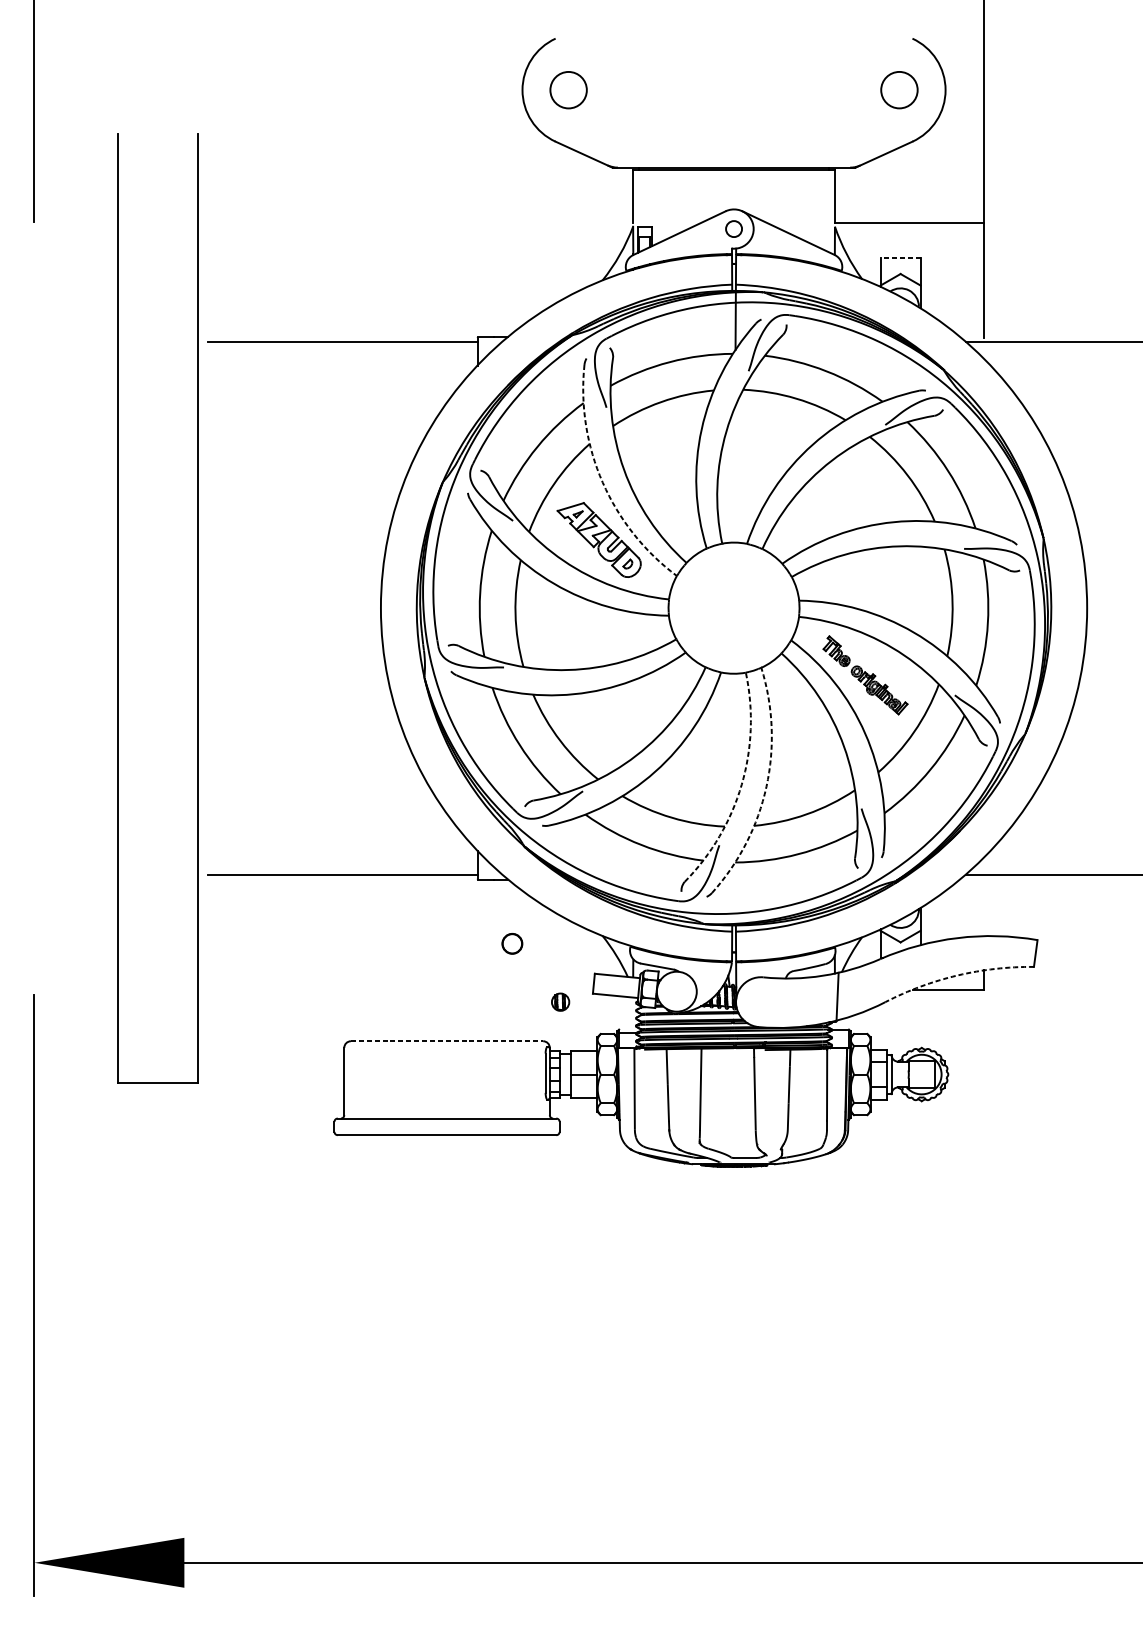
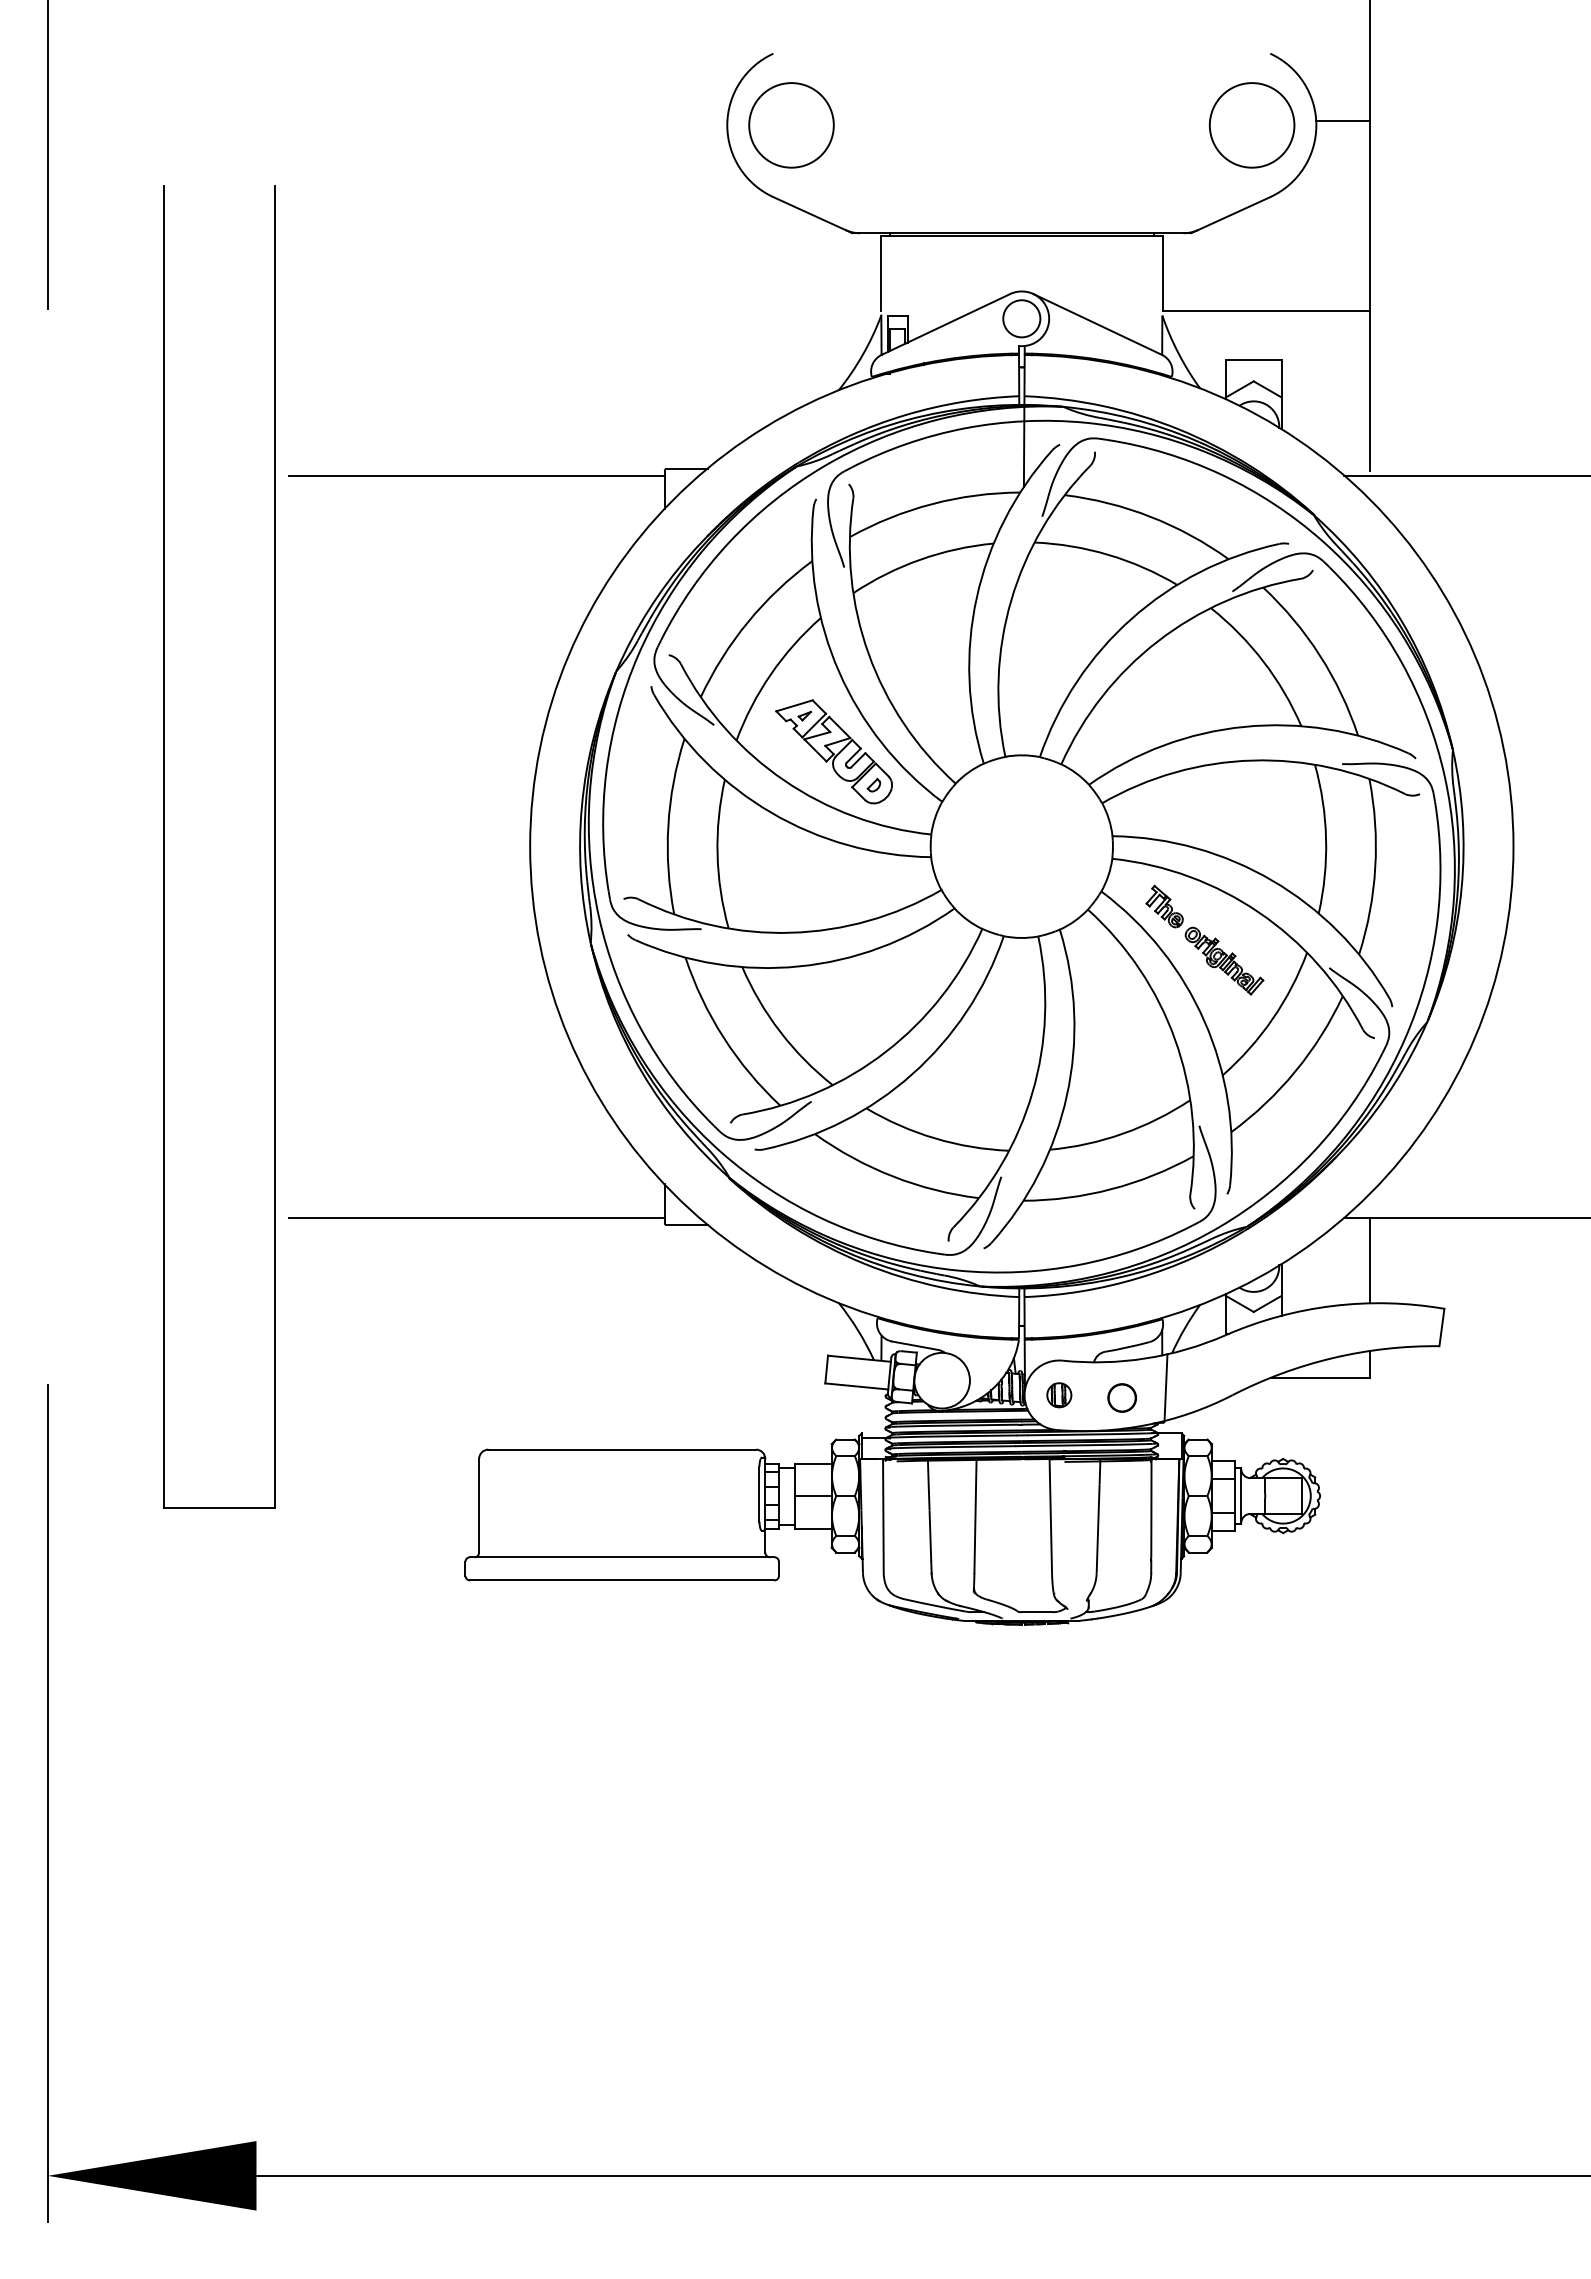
line: (964, 86) -> (1342, 120), added
circle: (568, 90) -> (791, 125), size x1.67
circle: (898, 90) -> (1251, 125), size x1.67
circle: (733, 228) -> (1021, 318), size x1.67
line: (900, 258) -> (1253, 359), dashed -> solid
arc: (603, 482) -> (839, 671), dashed -> solid
arc: (741, 784) -> (1032, 1092), dashed -> solid
arc: (766, 786) -> (1066, 1095), dashed -> solid
line: (983, 905) -> (1369, 1260), added
circle: (511, 943) -> (1121, 1397), moved
arc: (957, 975) -> (1333, 1358), dashed -> solid
part: (560, 1002) -> (1059, 1395), moved
line: (447, 1041) -> (622, 1449), dashed -> solid

